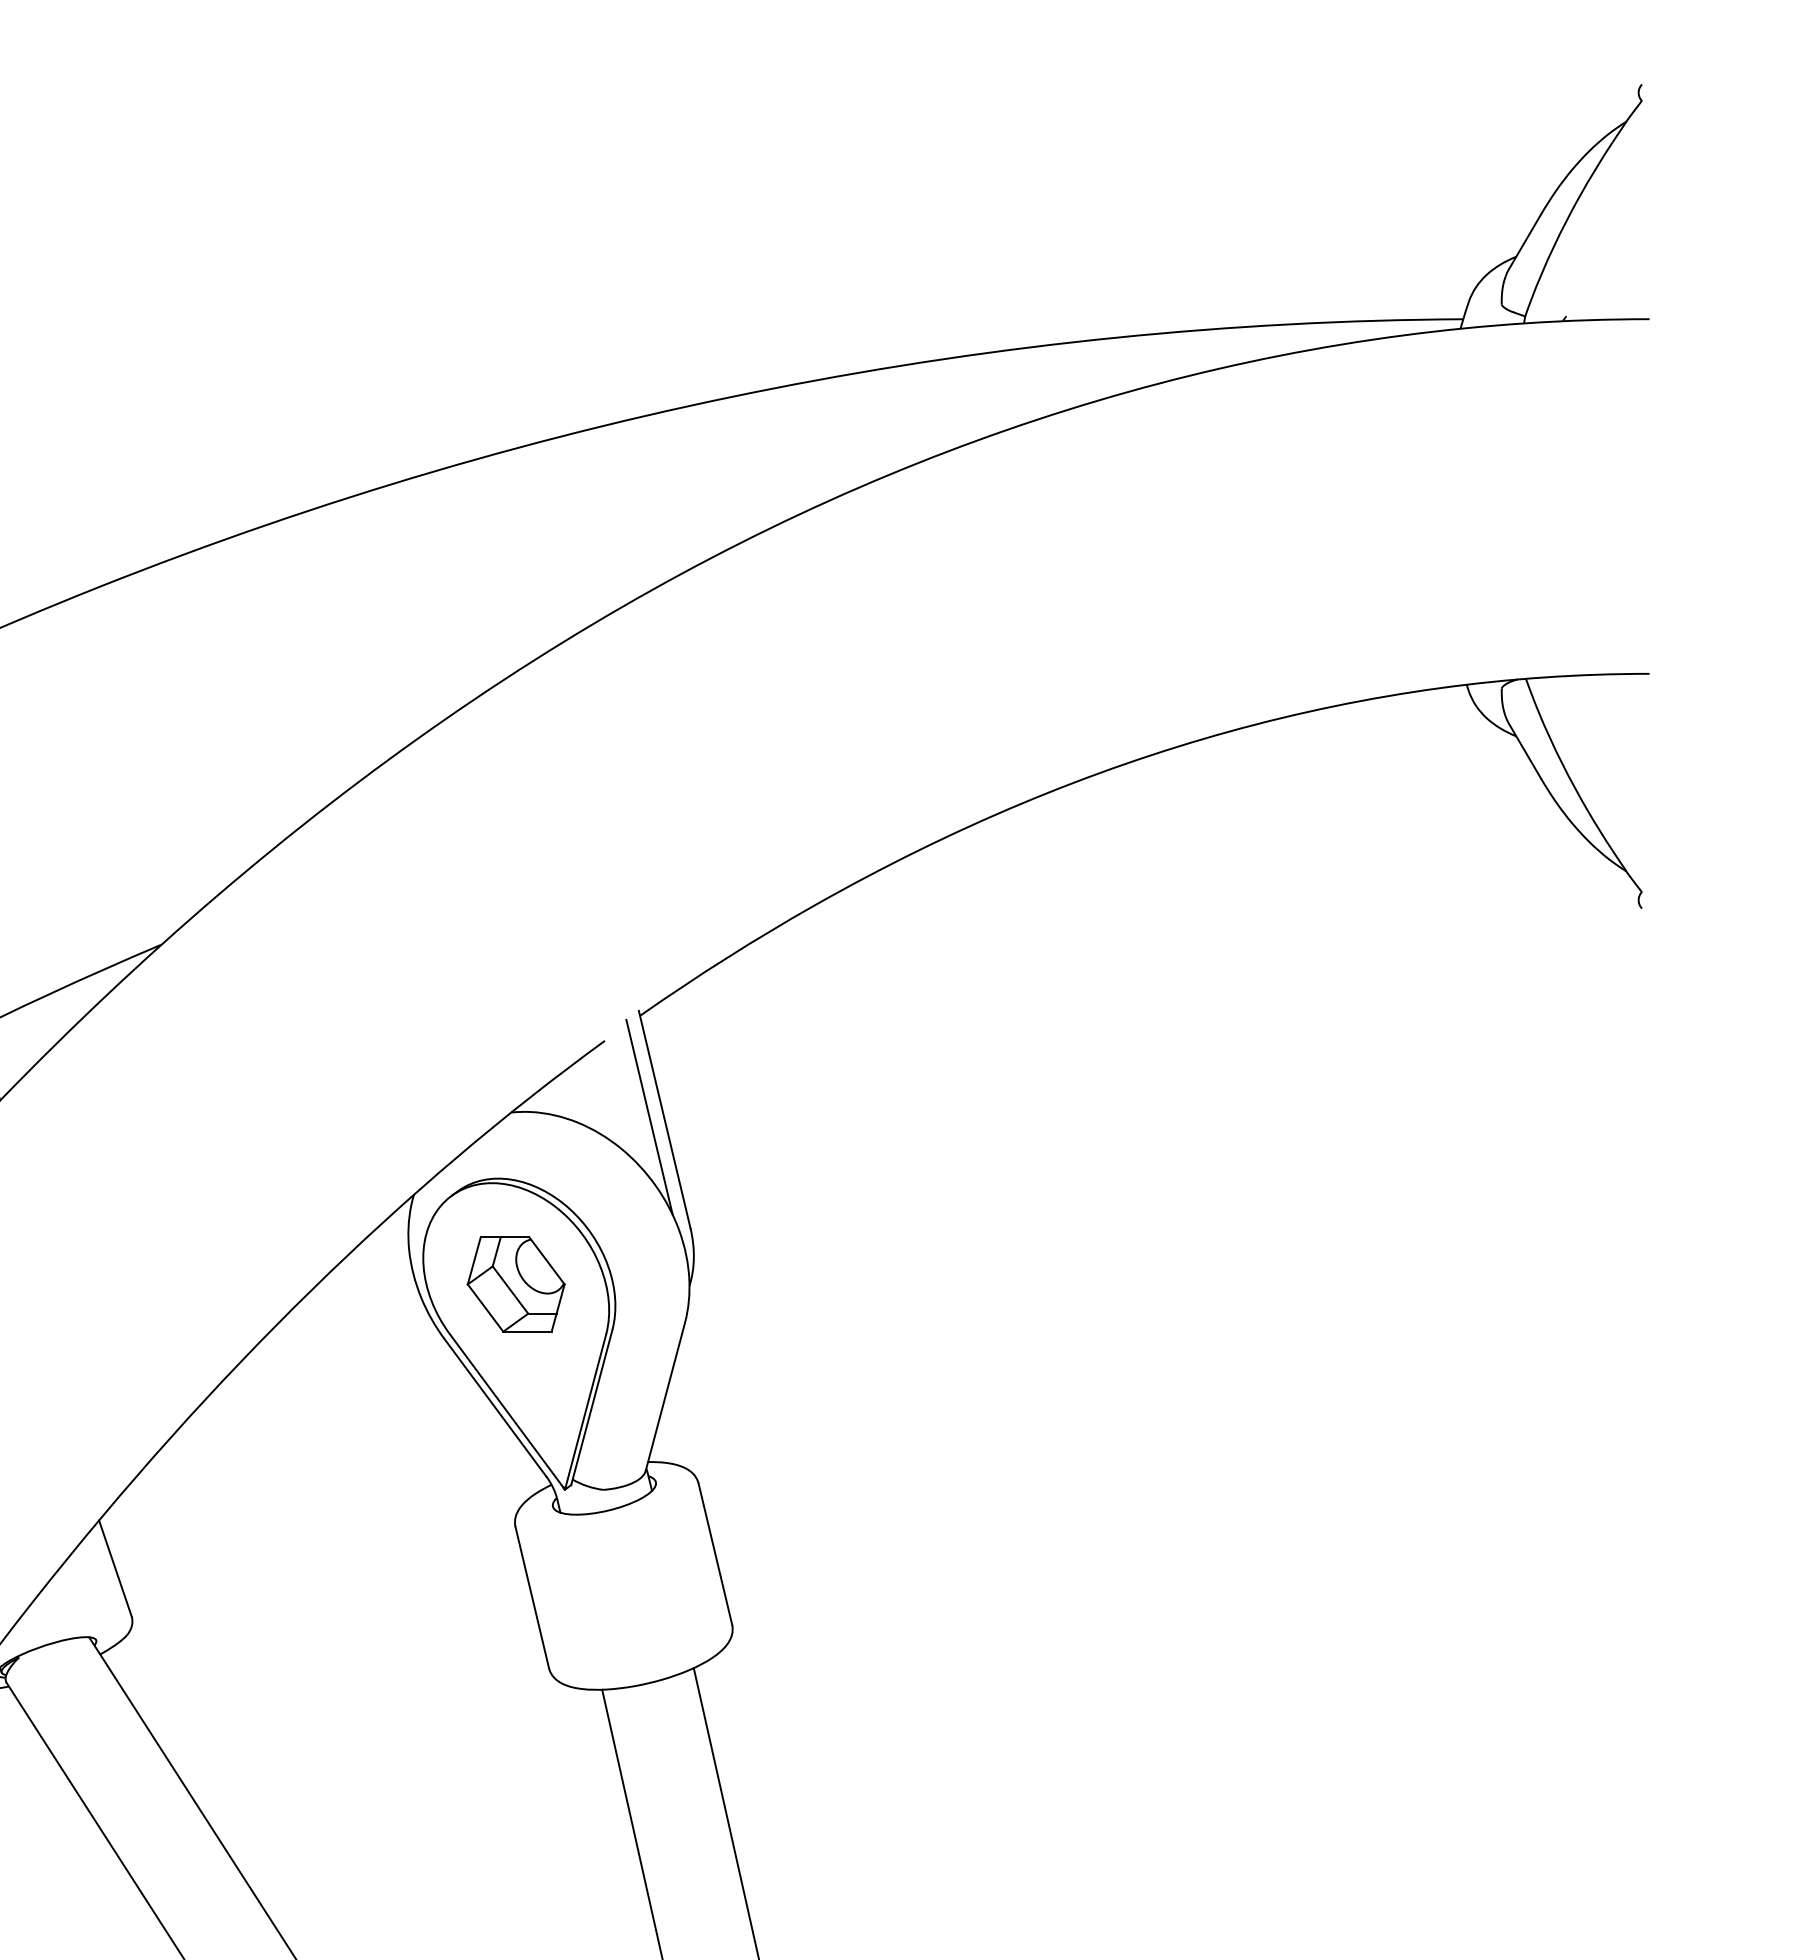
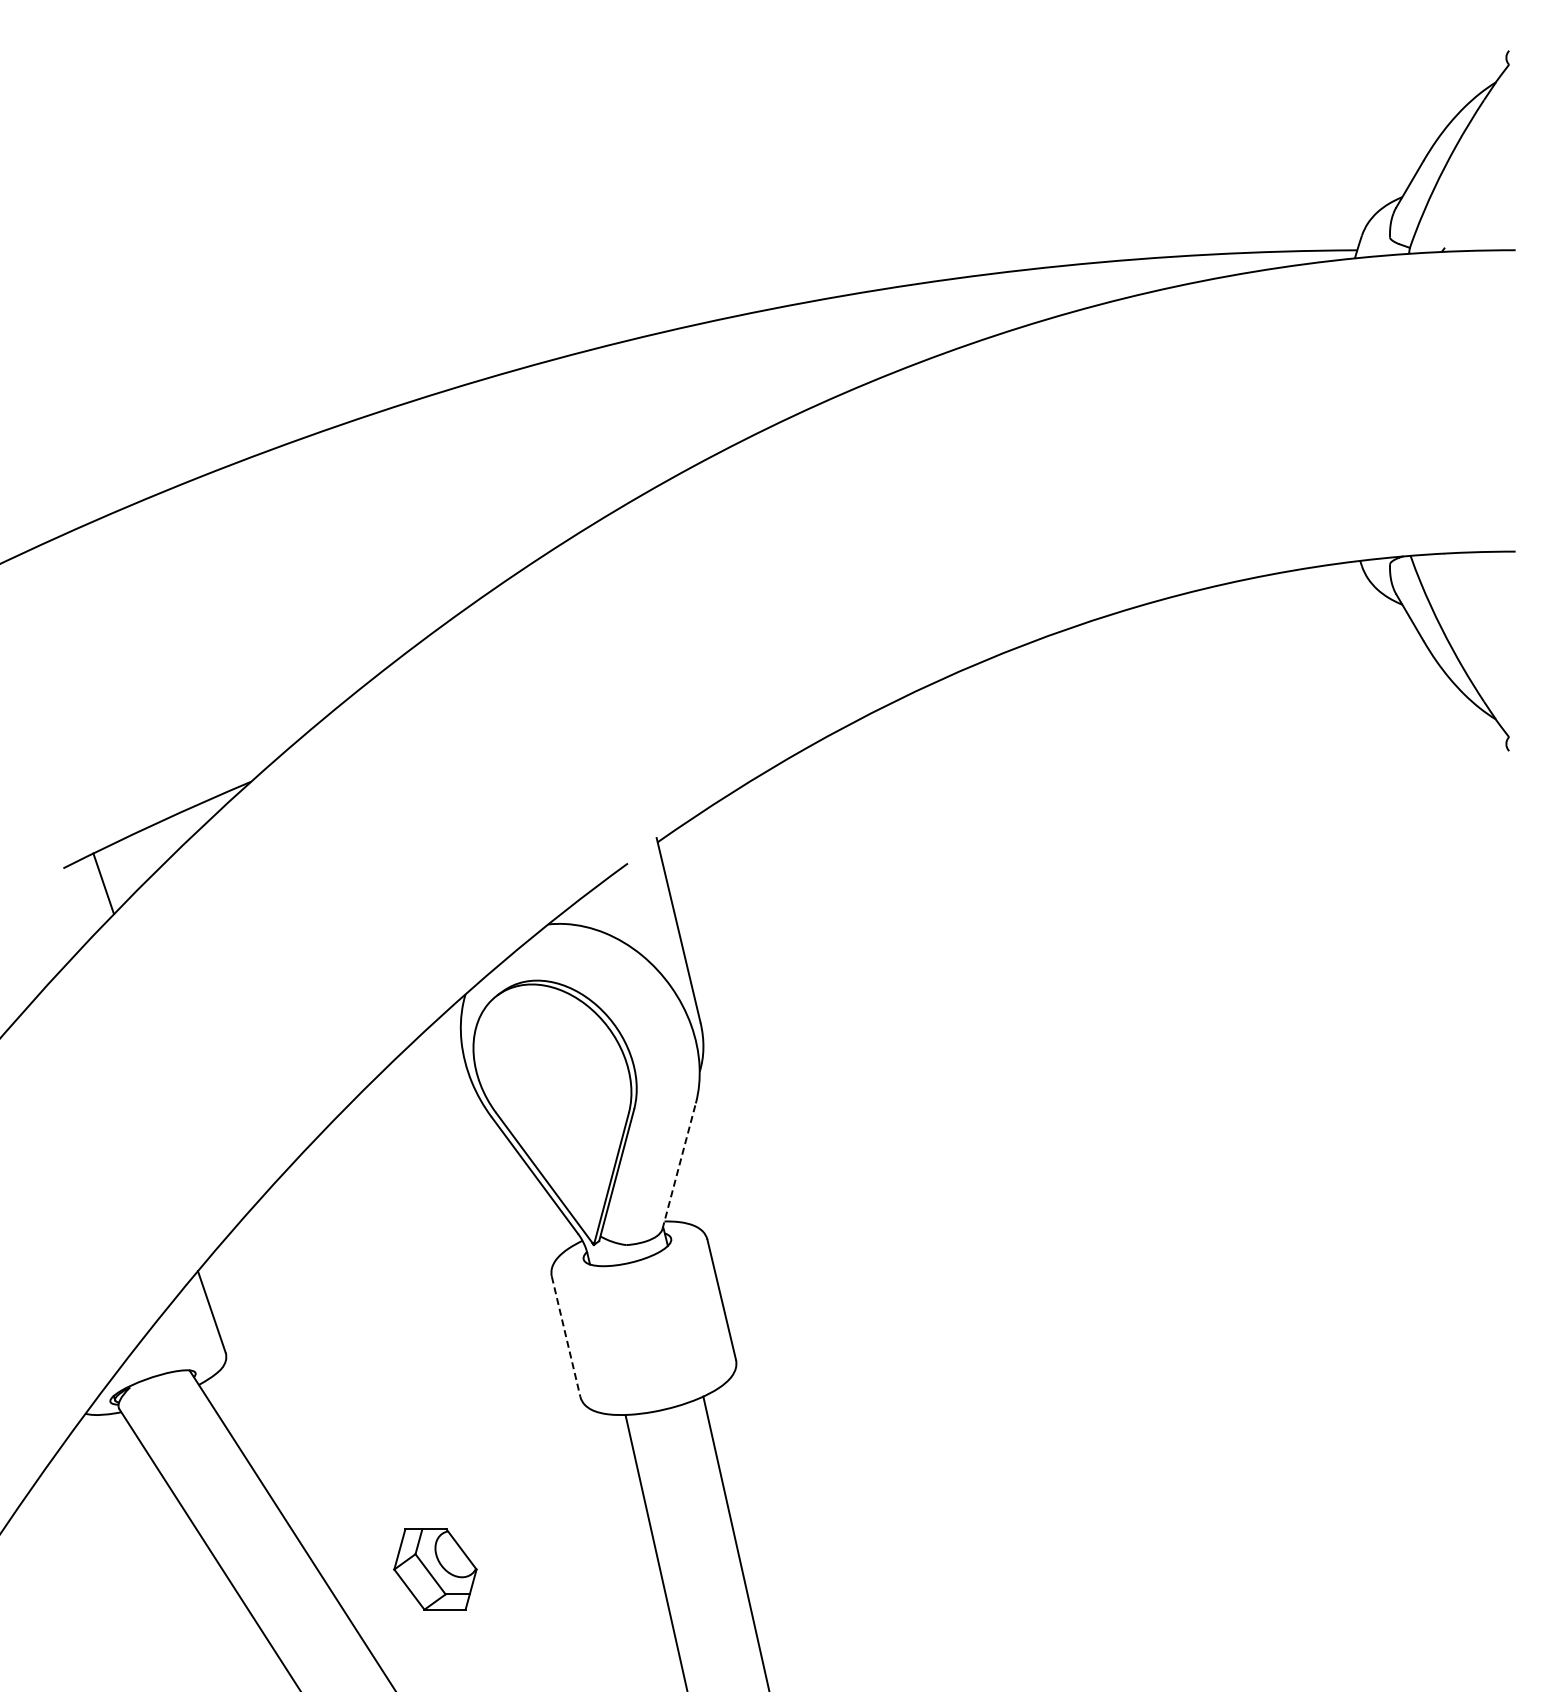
line: (649, 1117) -> (665, 928), removed
part: (516, 1284) -> (435, 1569), moved
line: (665, 1396) -> (679, 1165), solid -> dashed
line: (532, 1597) -> (566, 1336), solid -> dashed

